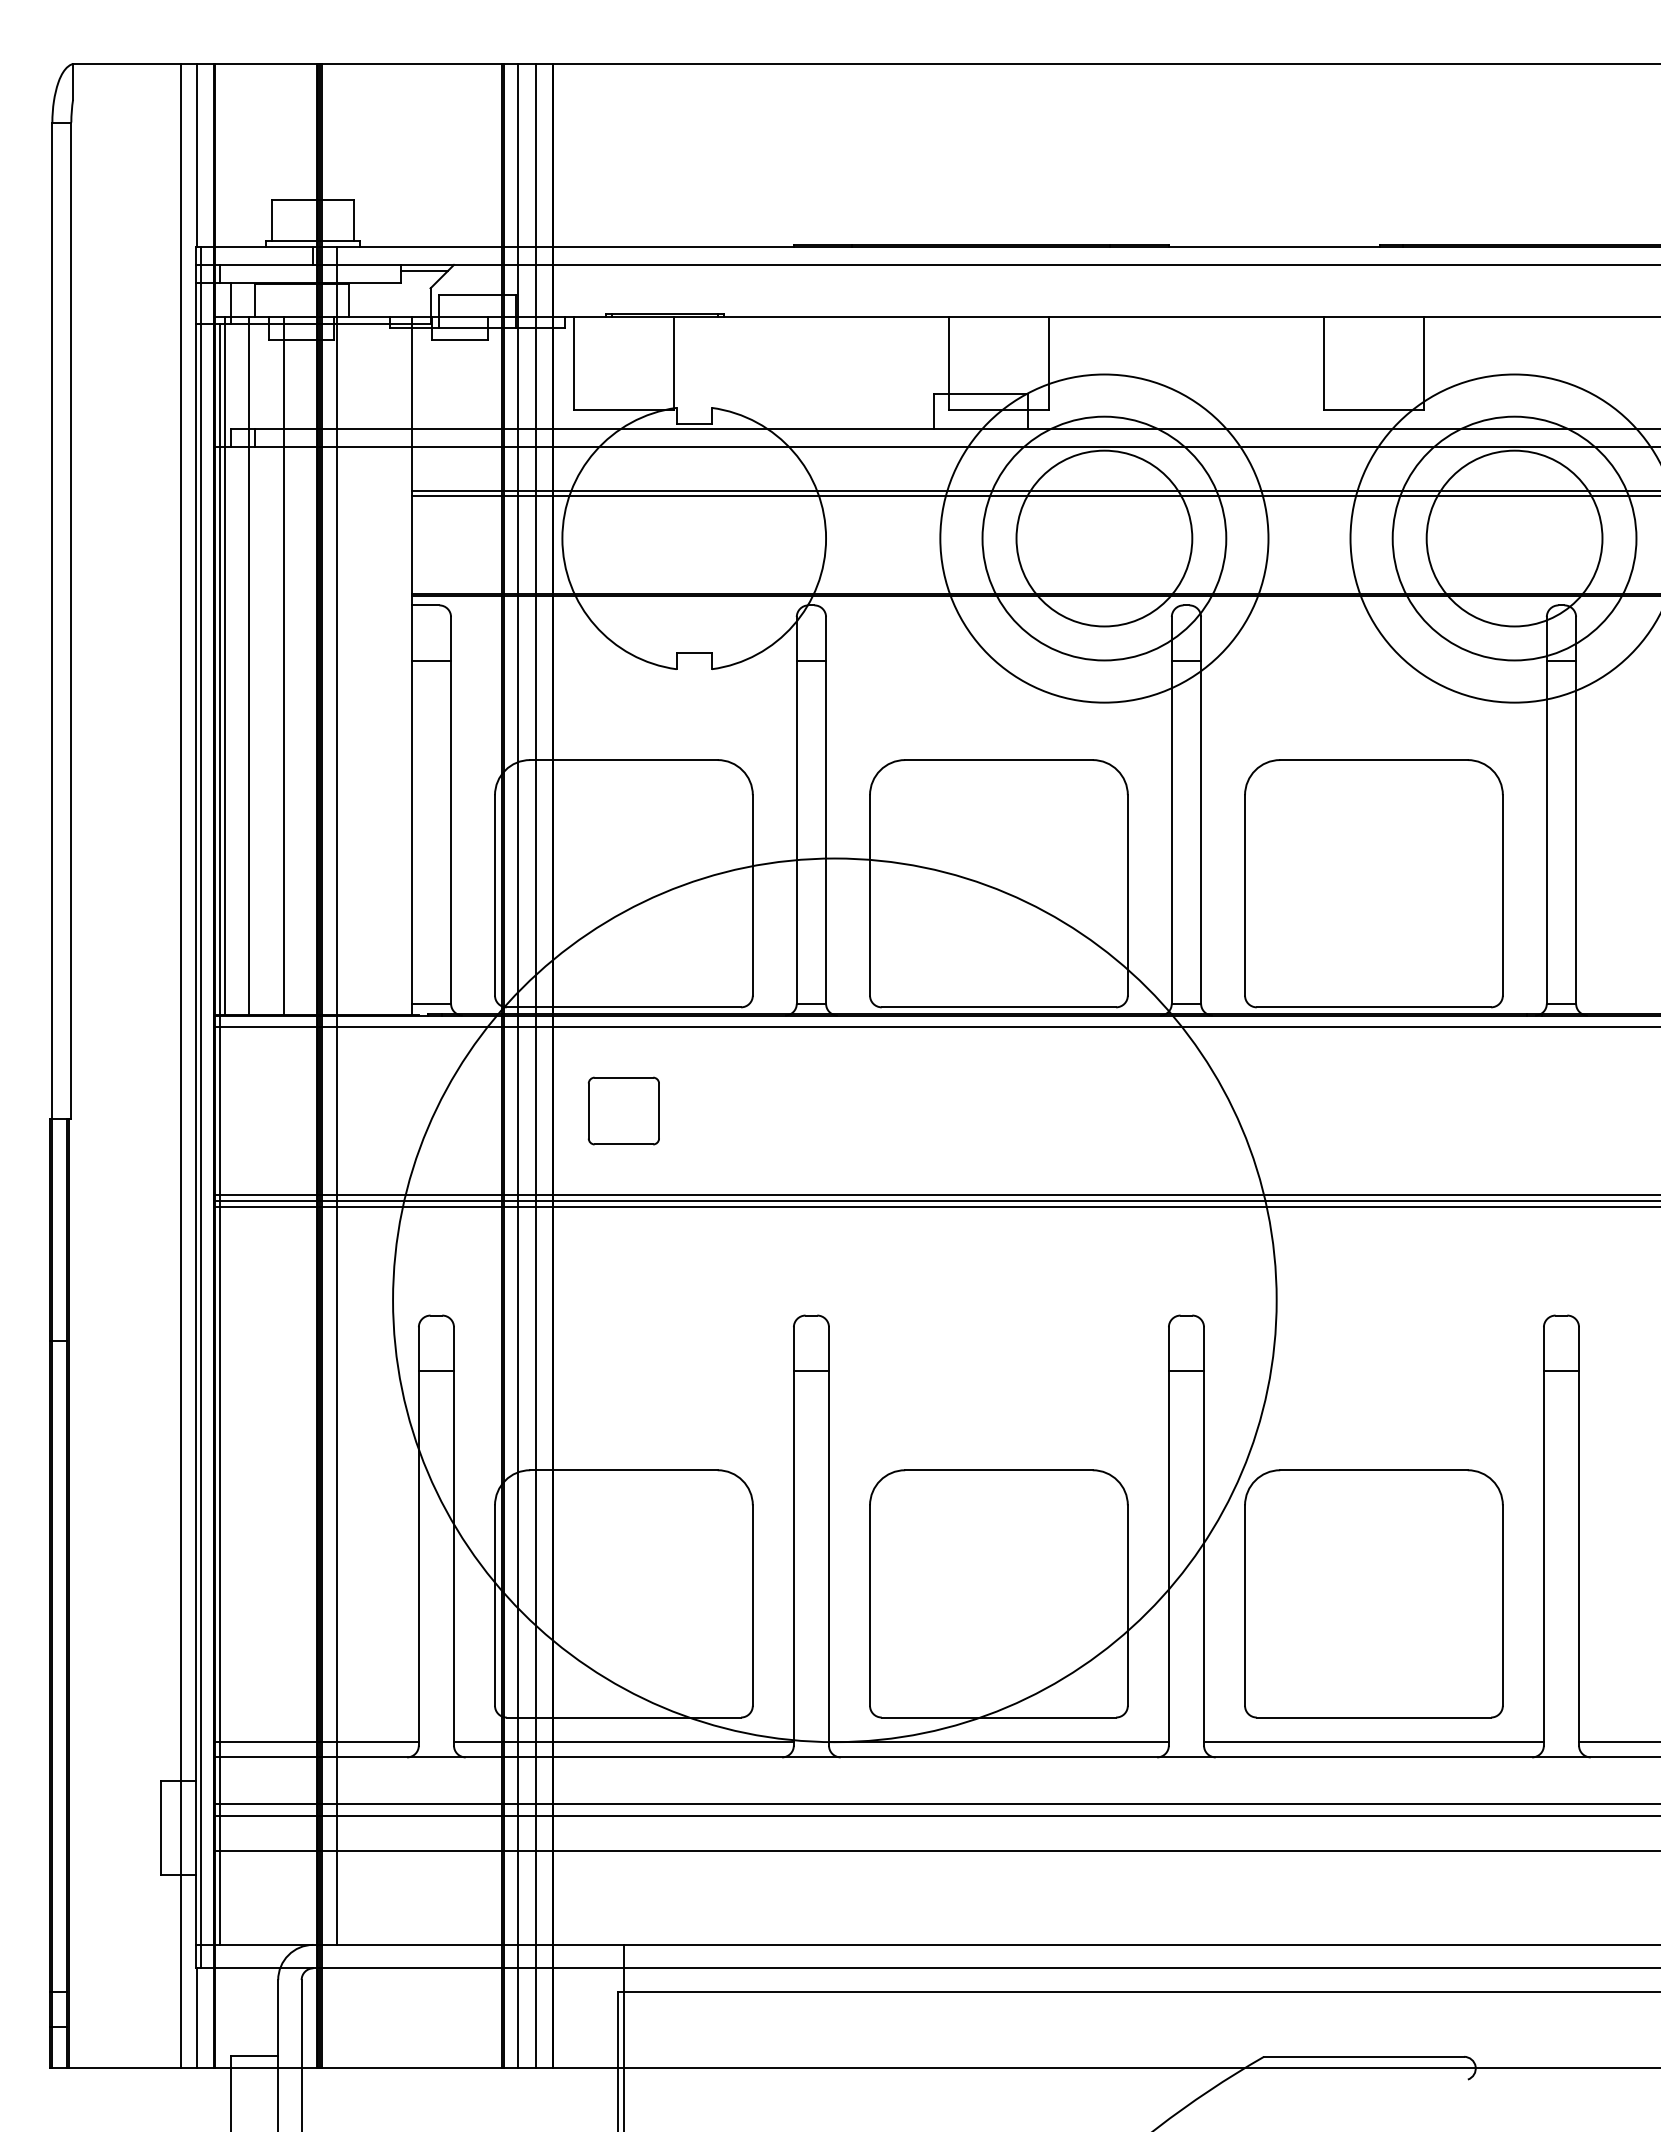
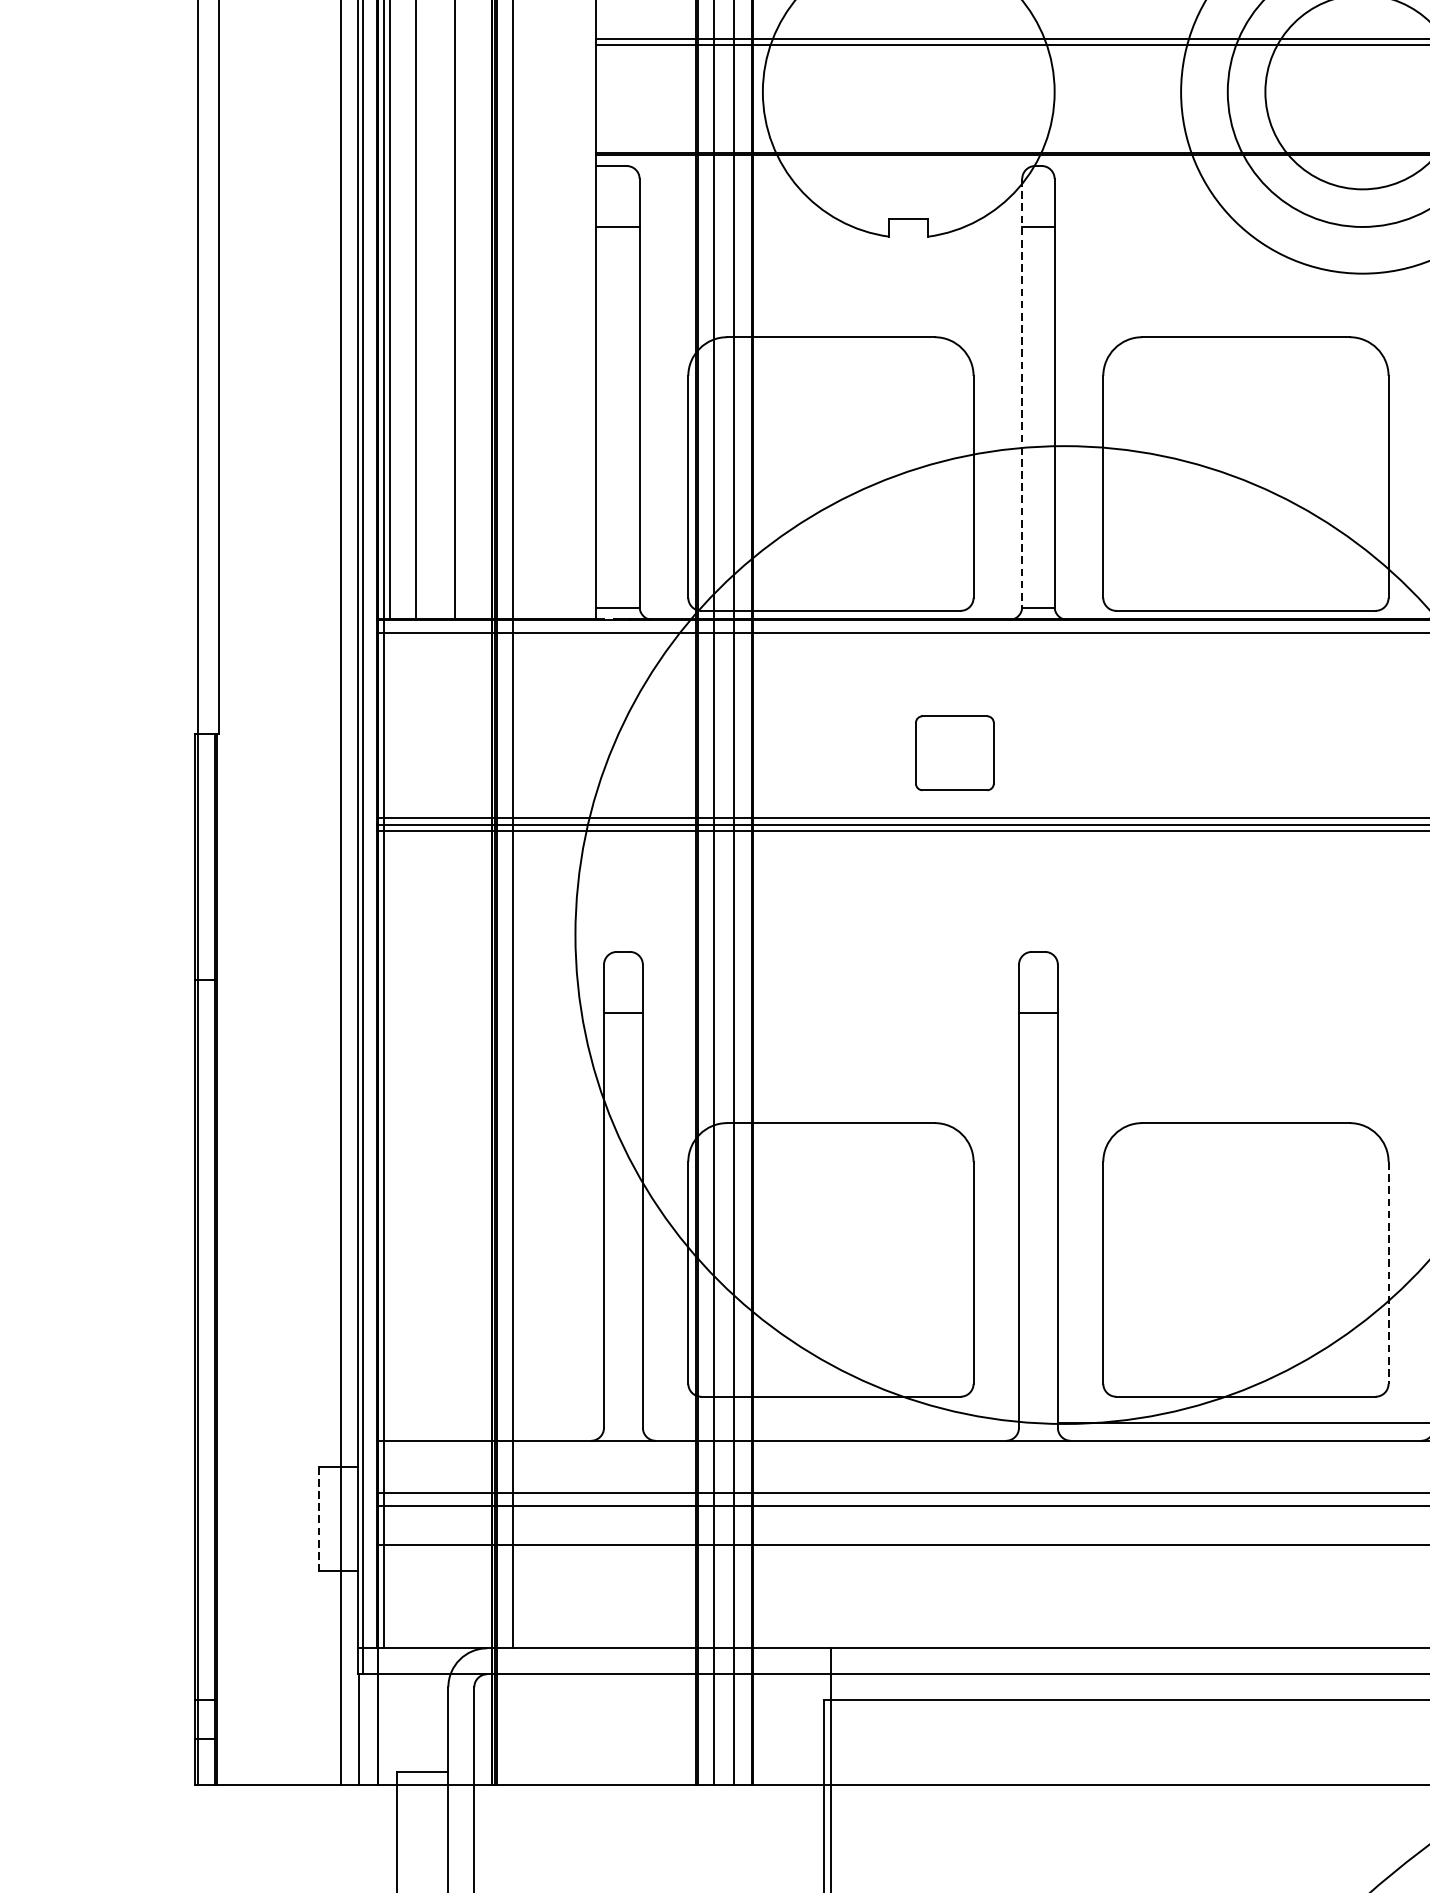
line: (796, 810) -> (1021, 393), solid -> dashed
part: (623, 1110) -> (954, 752), moved
line: (1127, 1606) -> (1388, 1273), solid -> dashed
line: (315, 1741) -> (489, 1423), removed
line: (623, 1741) -> (830, 1423), removed
line: (161, 1827) -> (319, 1518), solid -> dashed

